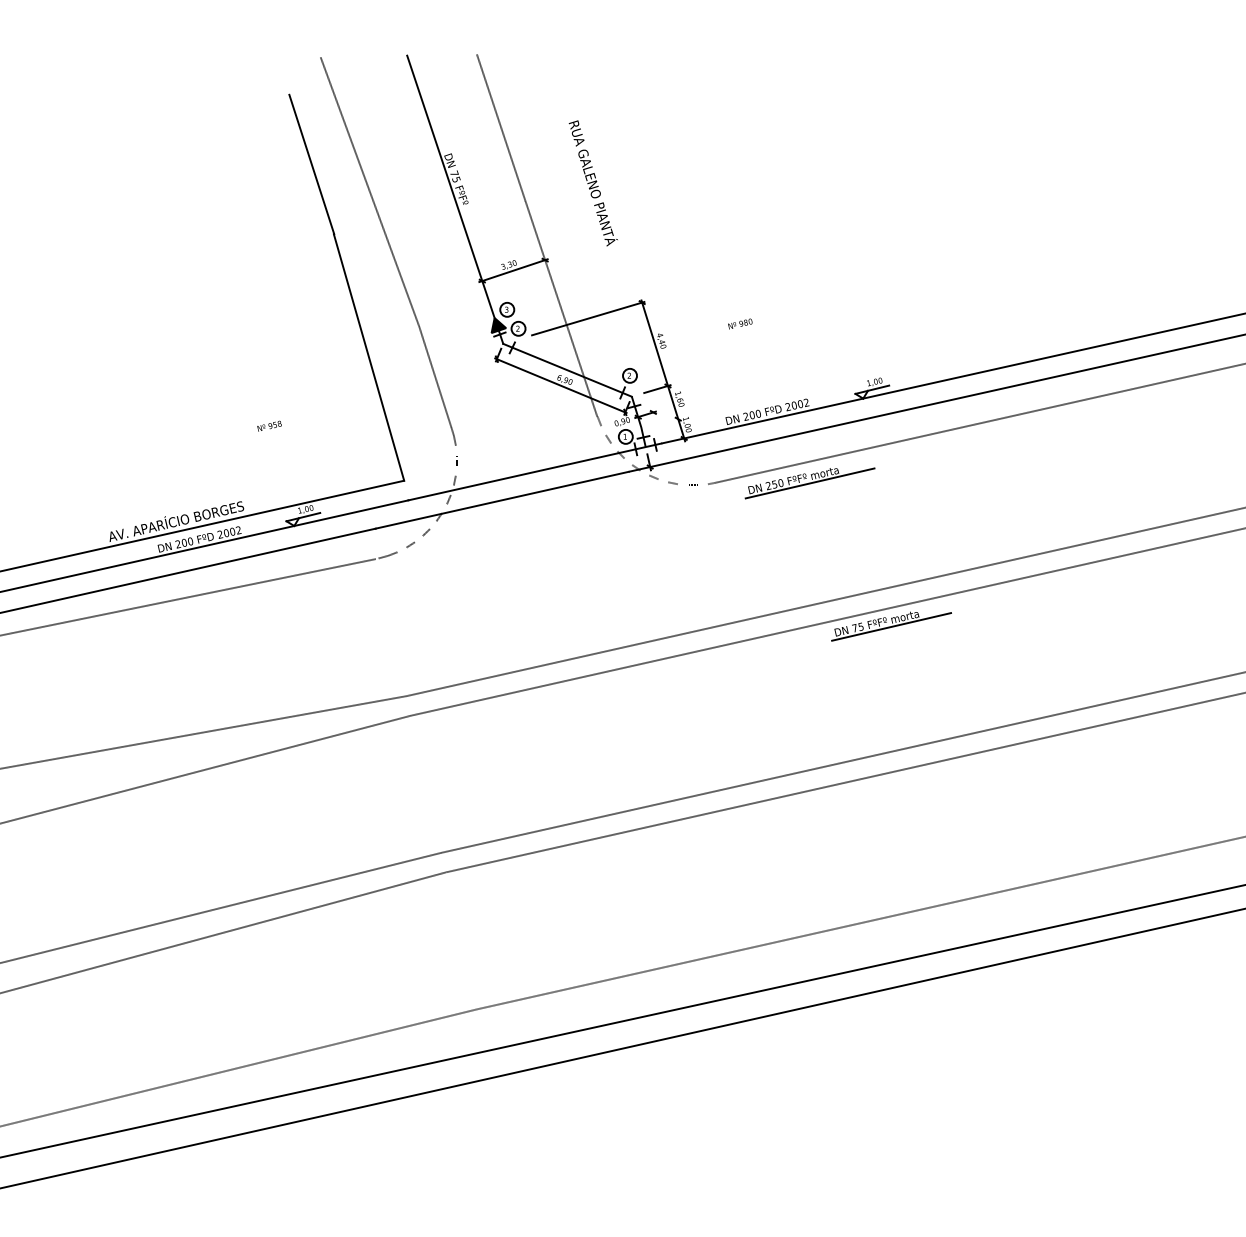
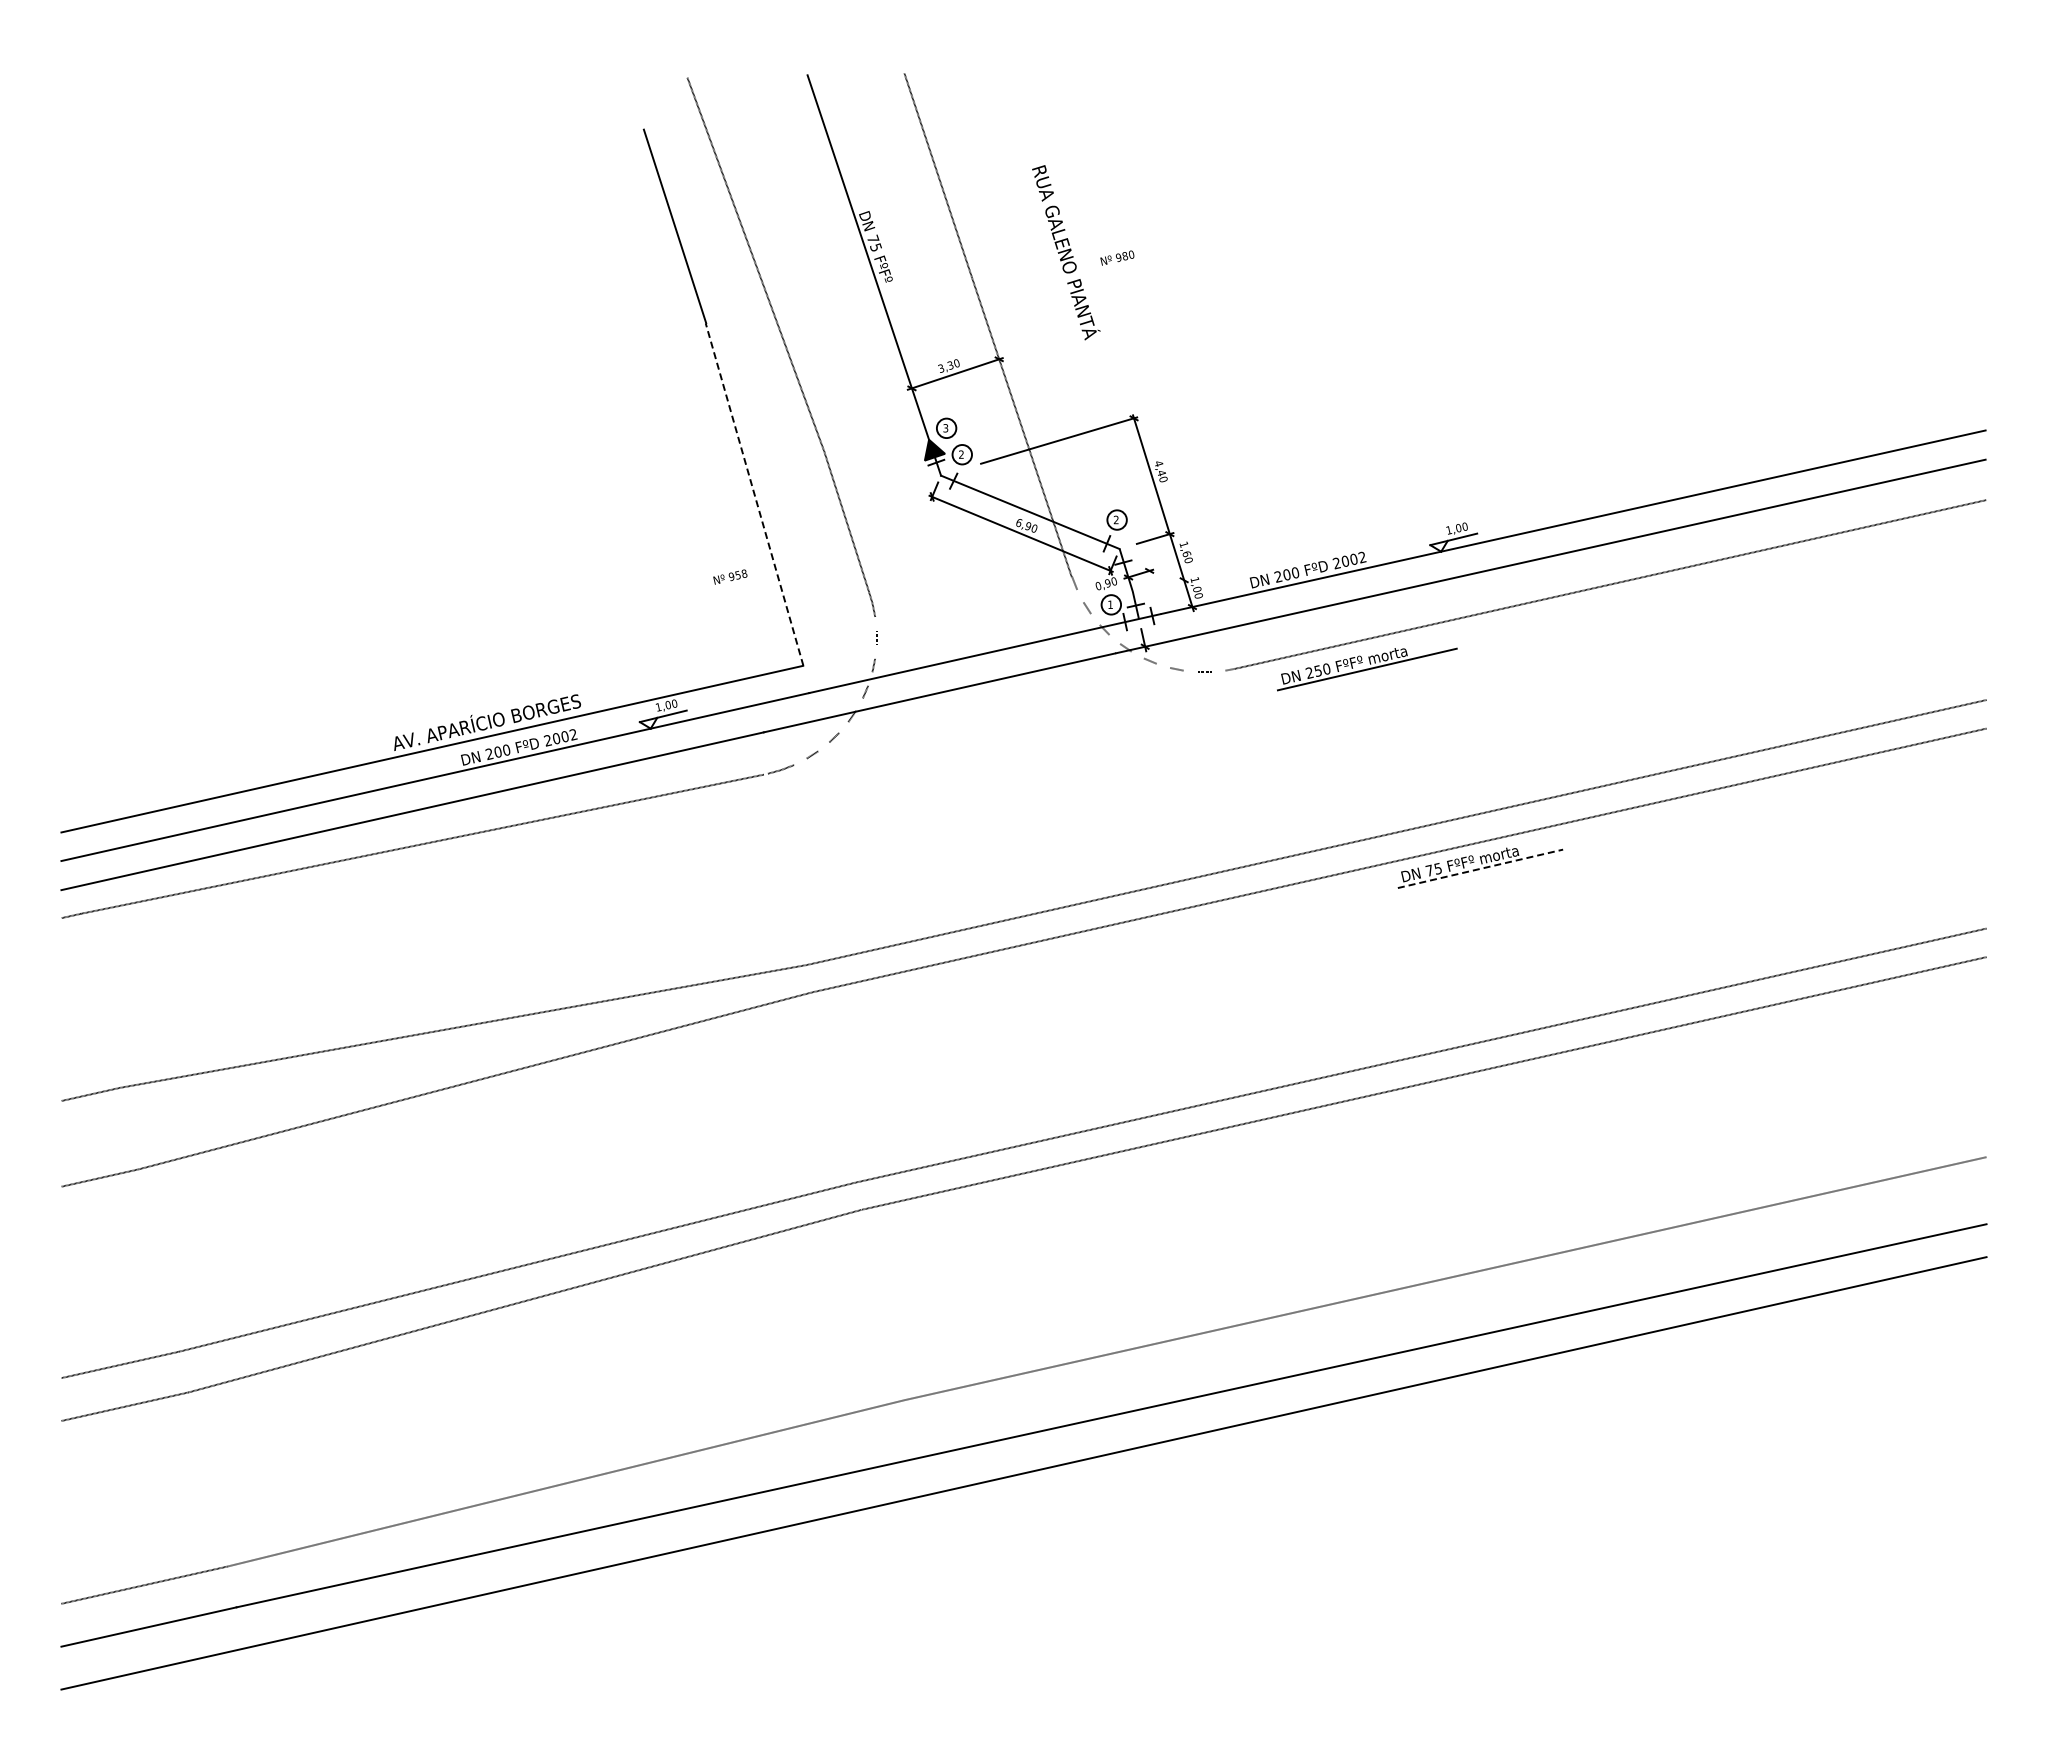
text: (740, 323) -> (1117, 257), moved
line: (368, 357) -> (754, 494), solid -> dashed
text: (269, 425) -> (730, 576), moved
line: (891, 626) -> (1480, 868), solid -> dashed

